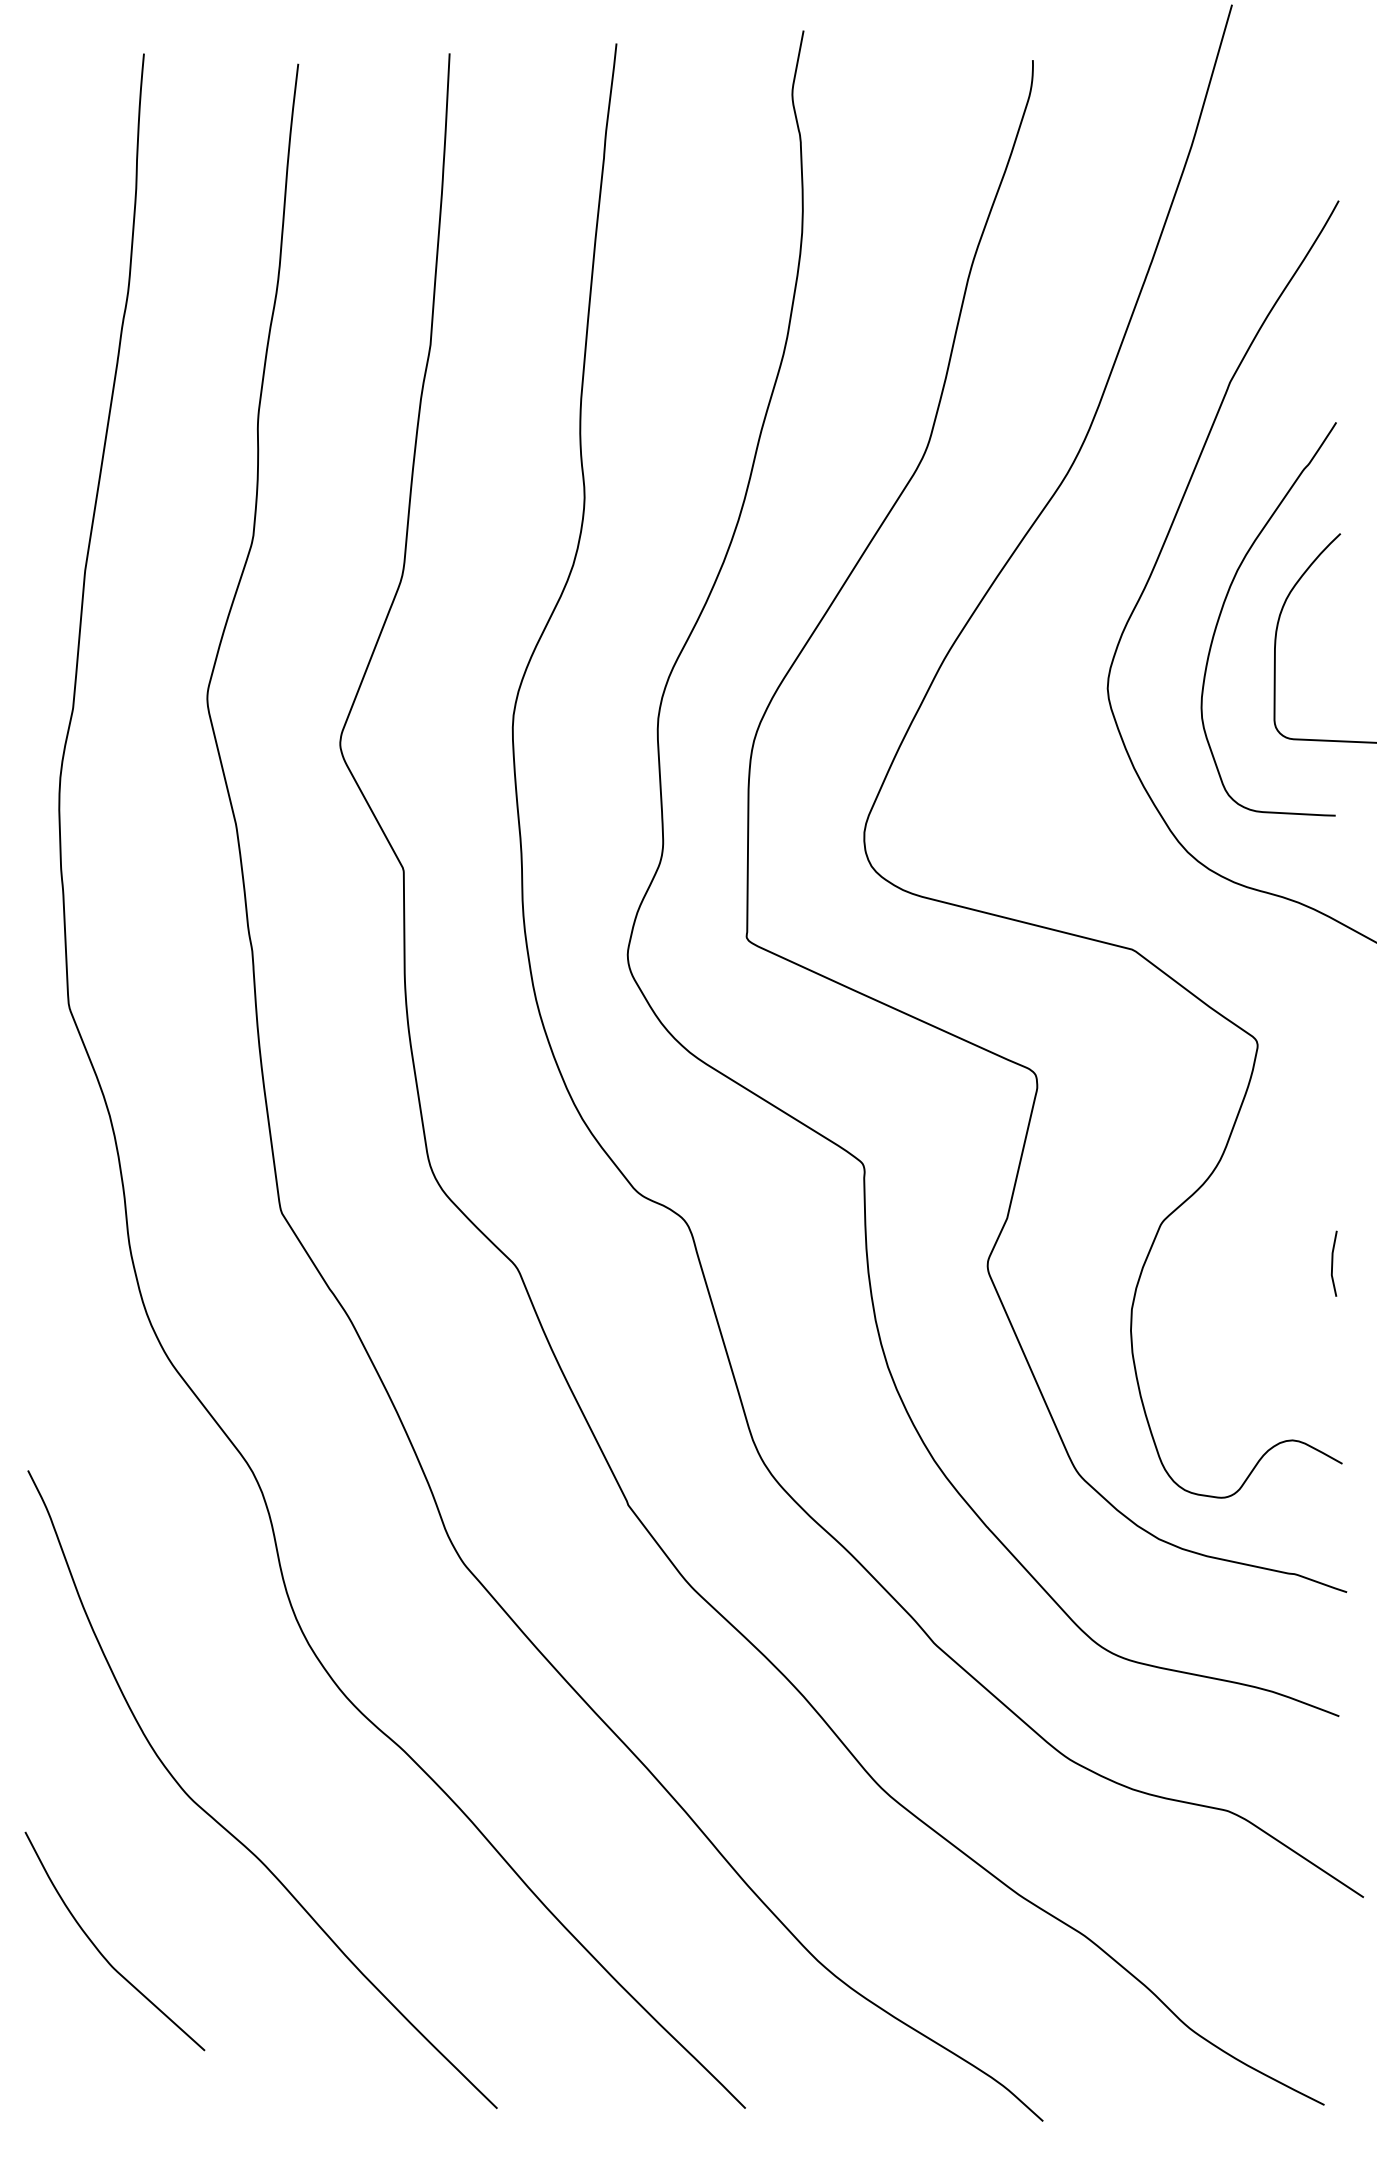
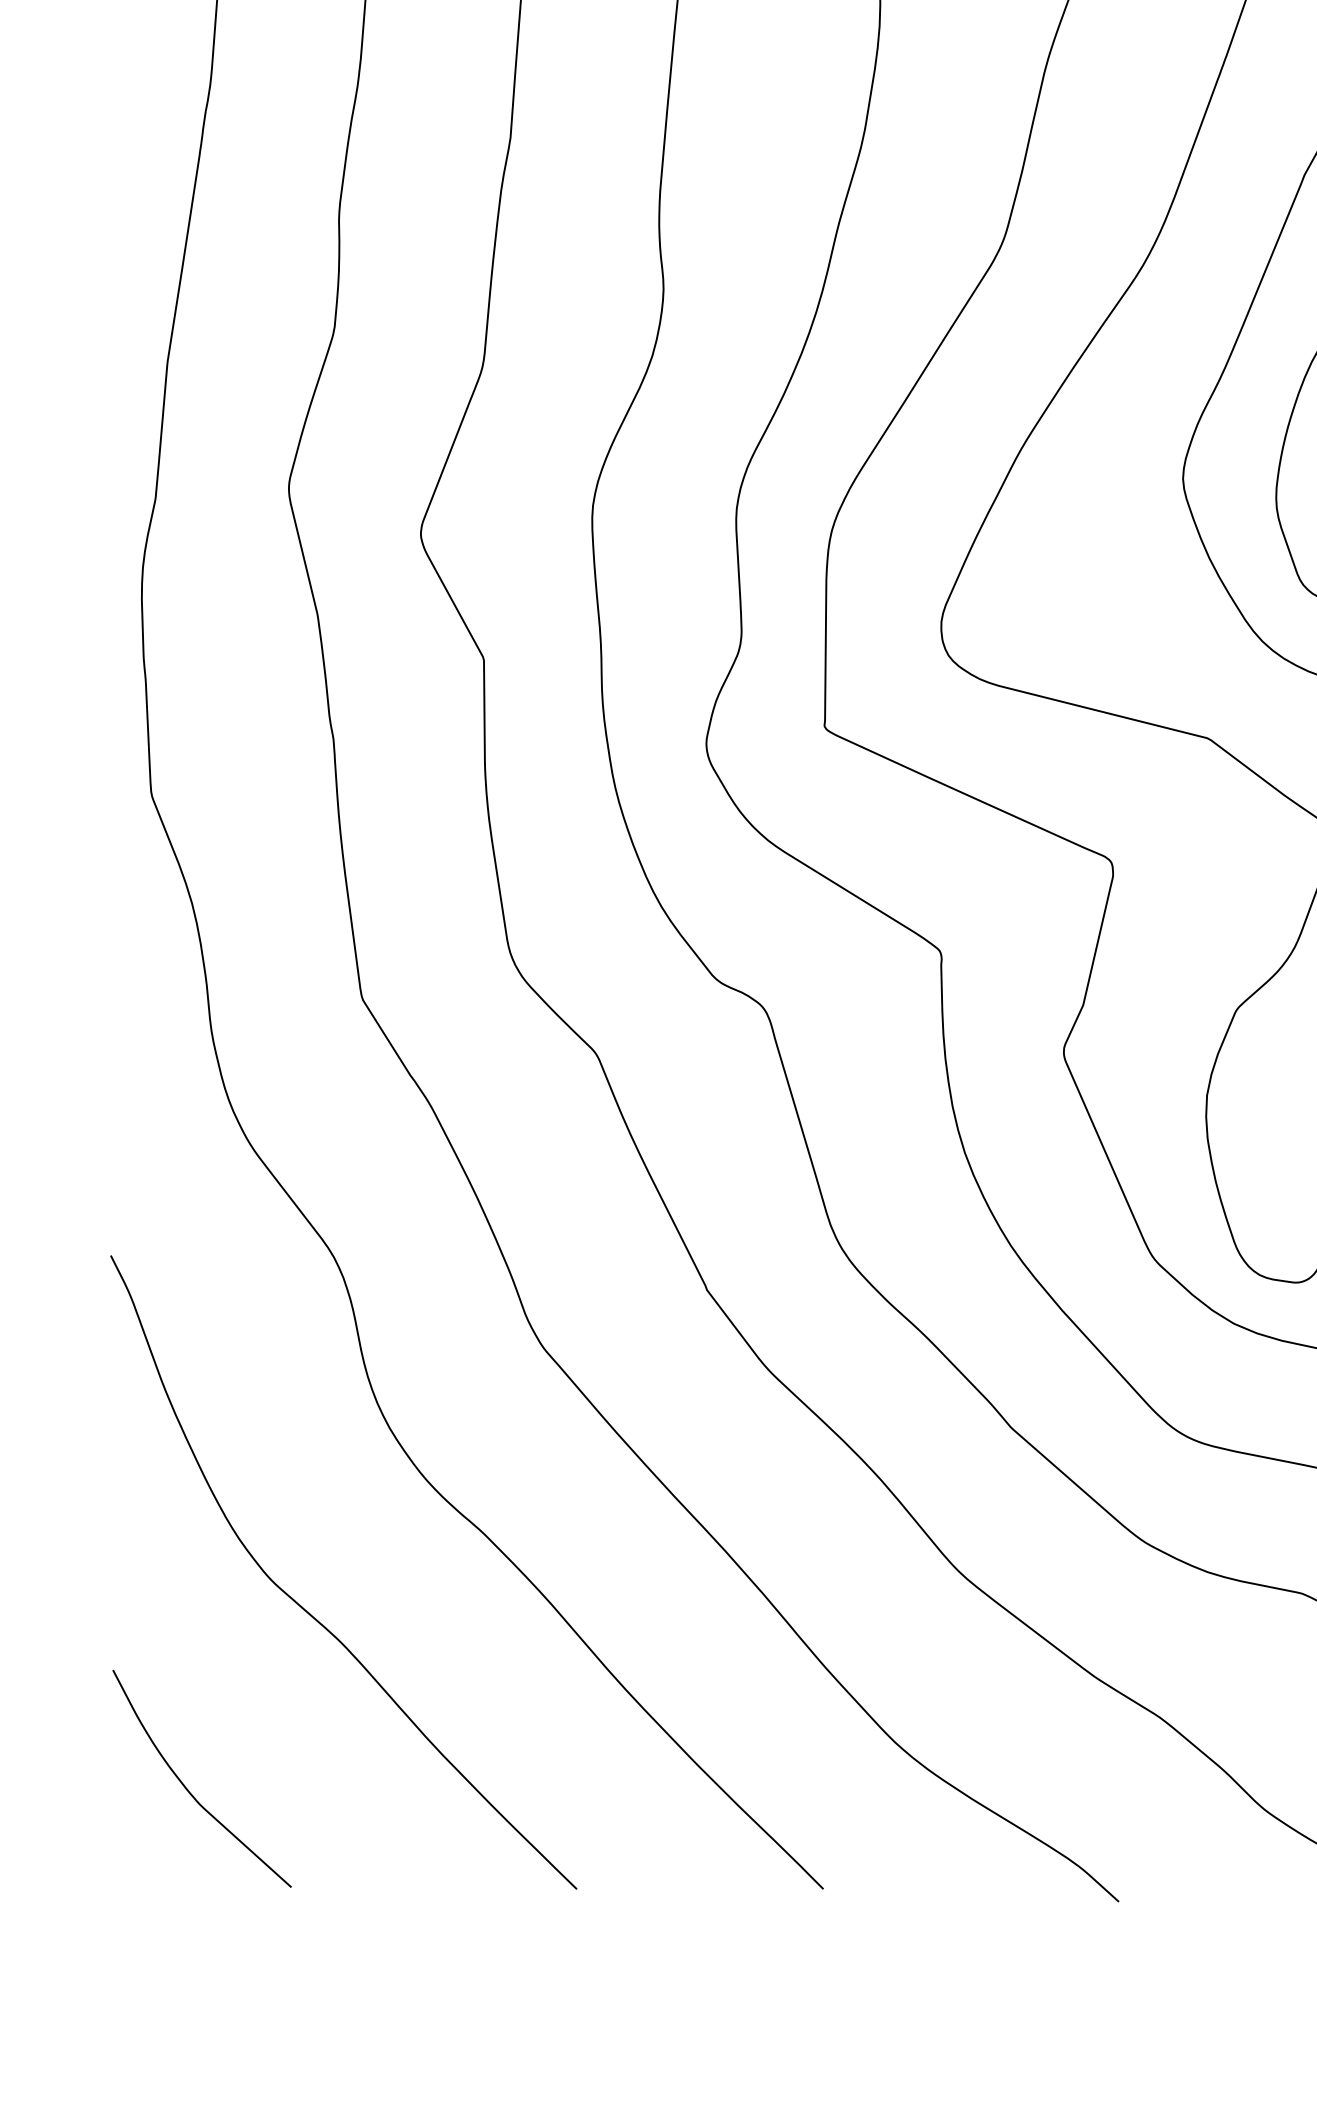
curve: (101, 1952) -> (188, 1789), moved

